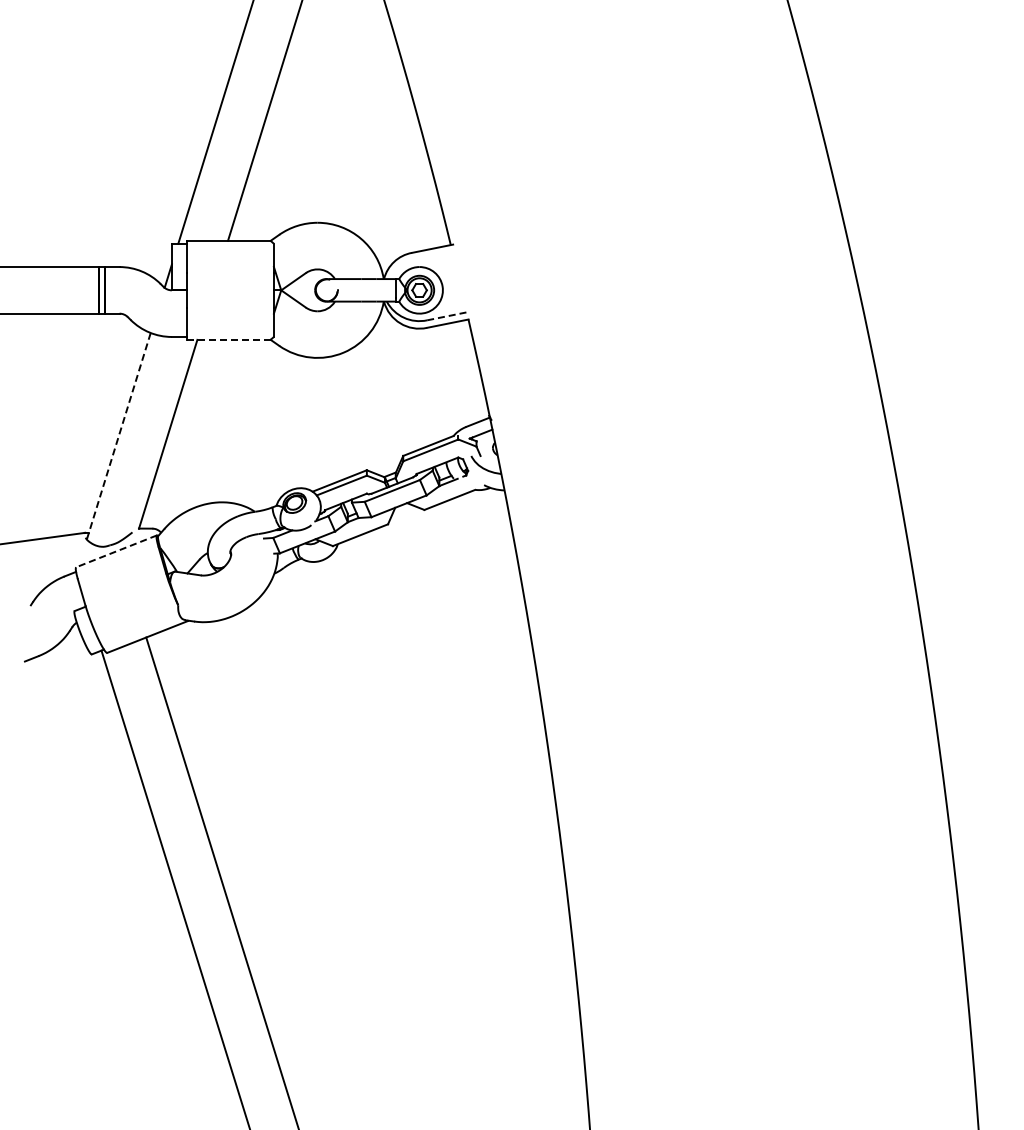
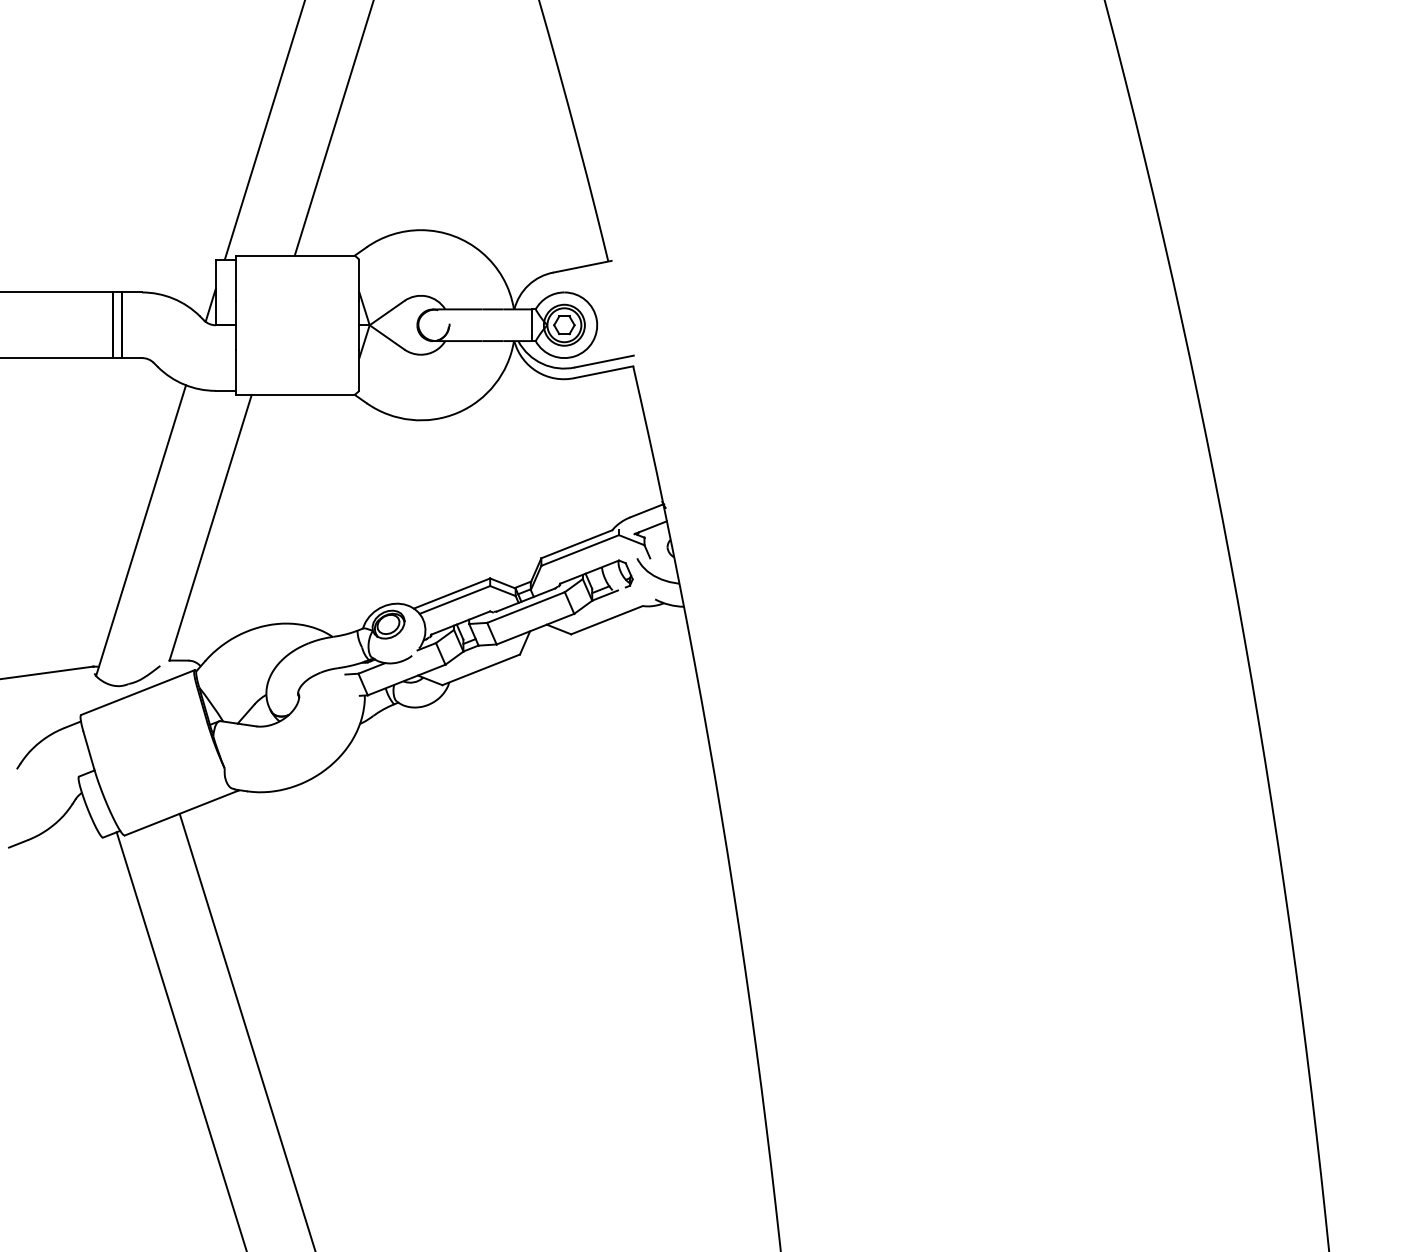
line: (448, 316) -> (605, 362), dashed -> solid
line: (229, 339) -> (296, 394), dashed -> solid
line: (118, 436) -> (140, 530), dashed -> solid
line: (116, 551) -> (137, 692), dashed -> solid

